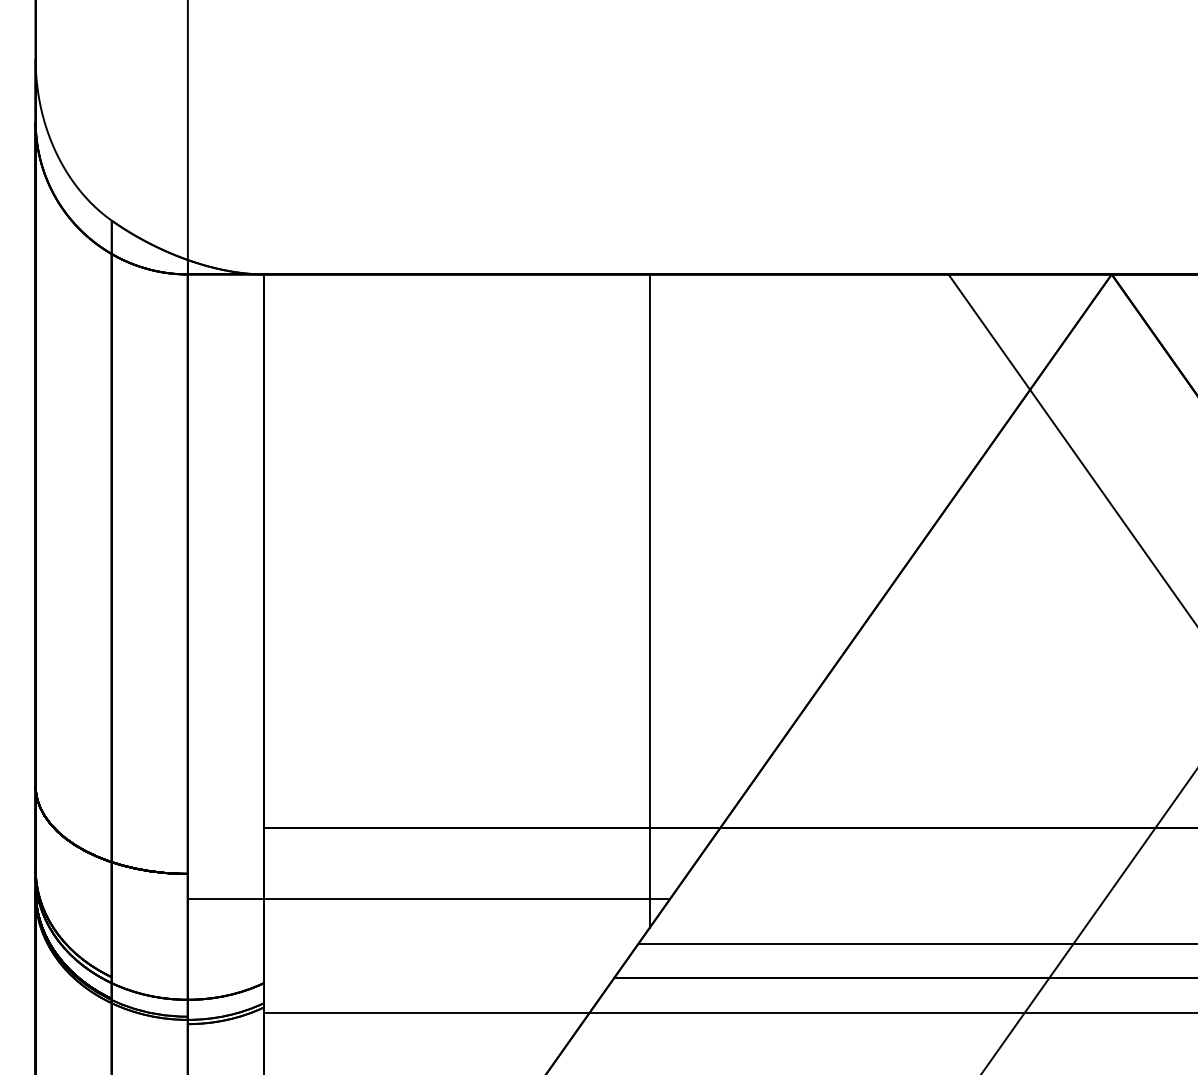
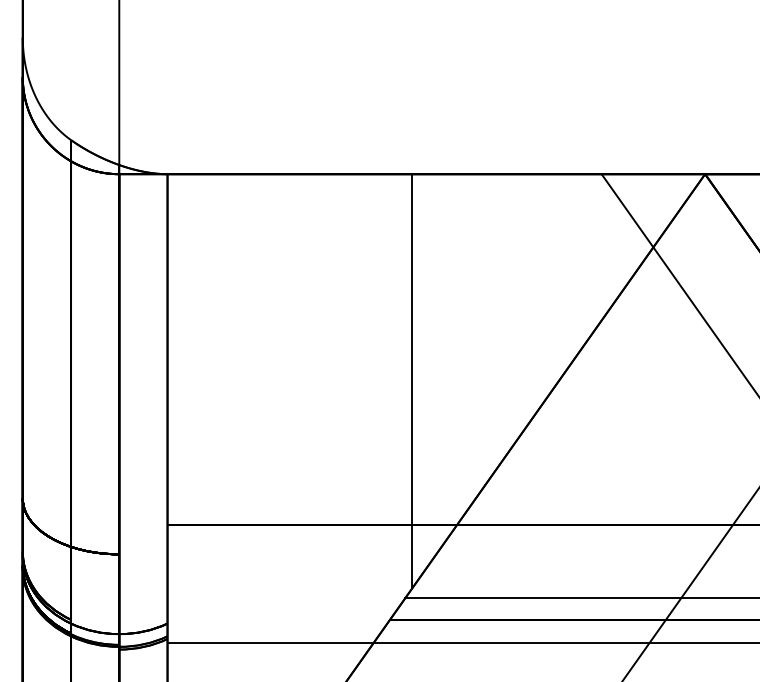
line: (429, 899) -> (272, 570), removed

